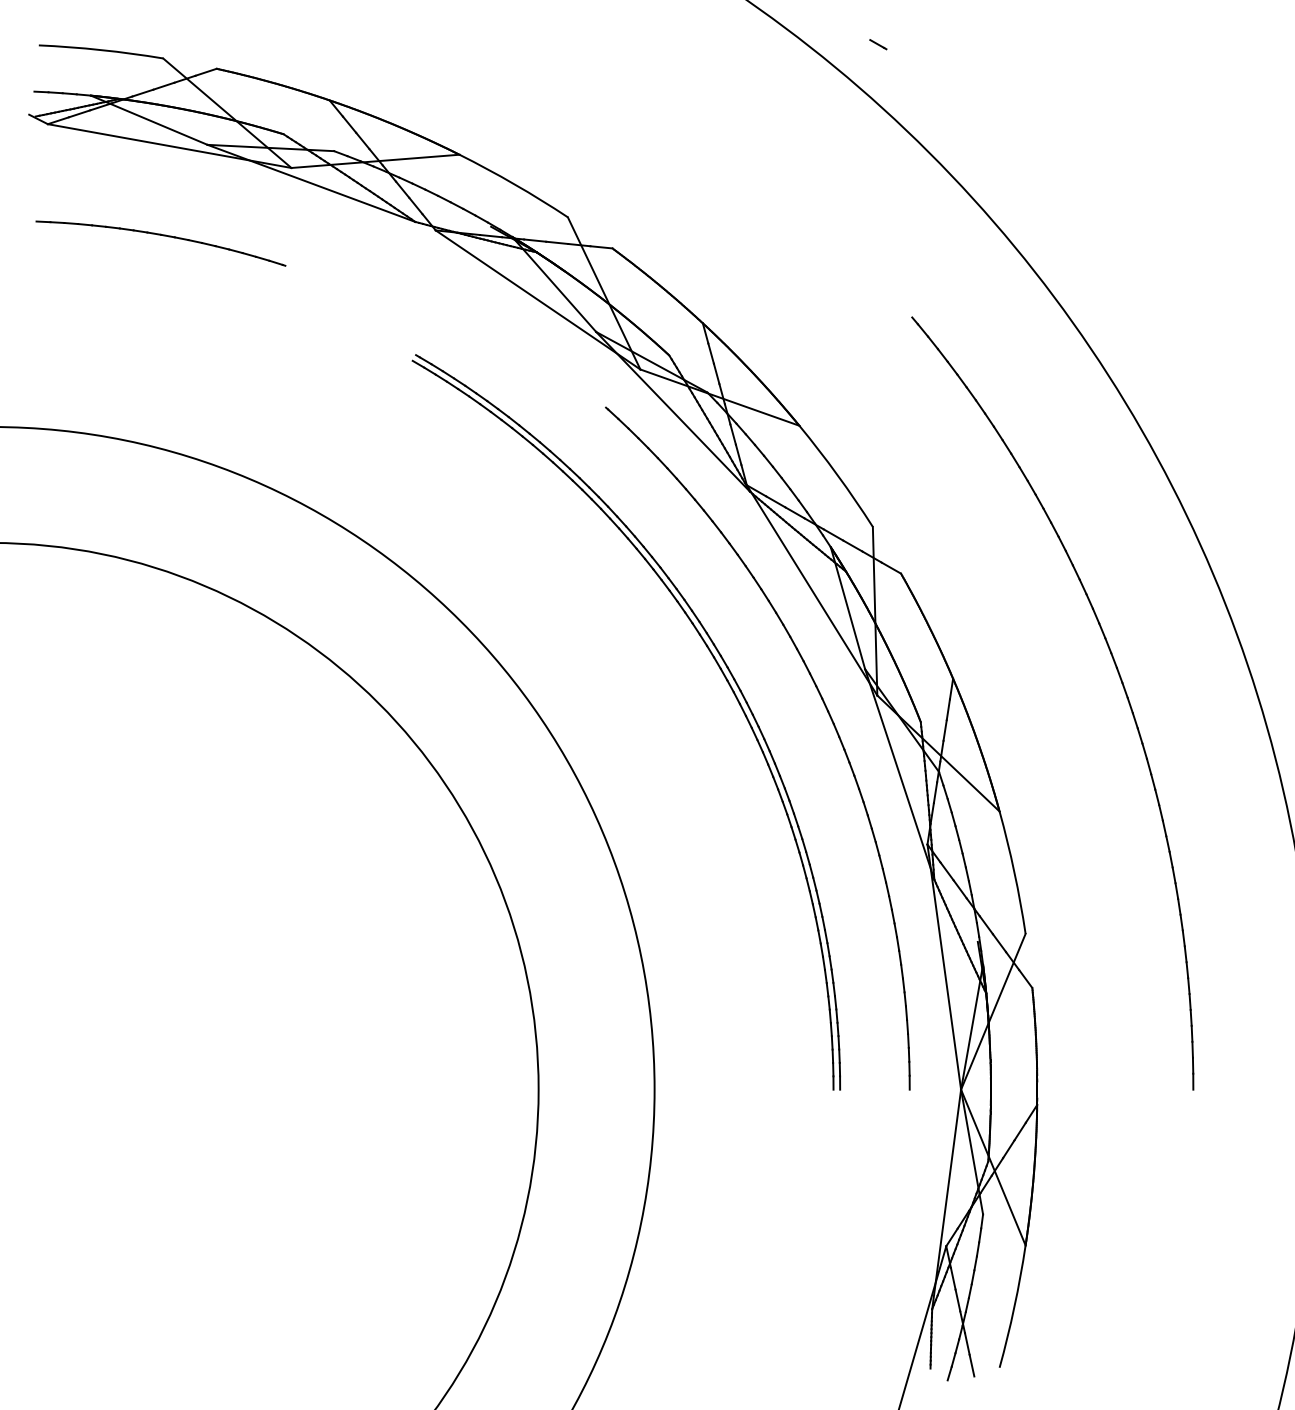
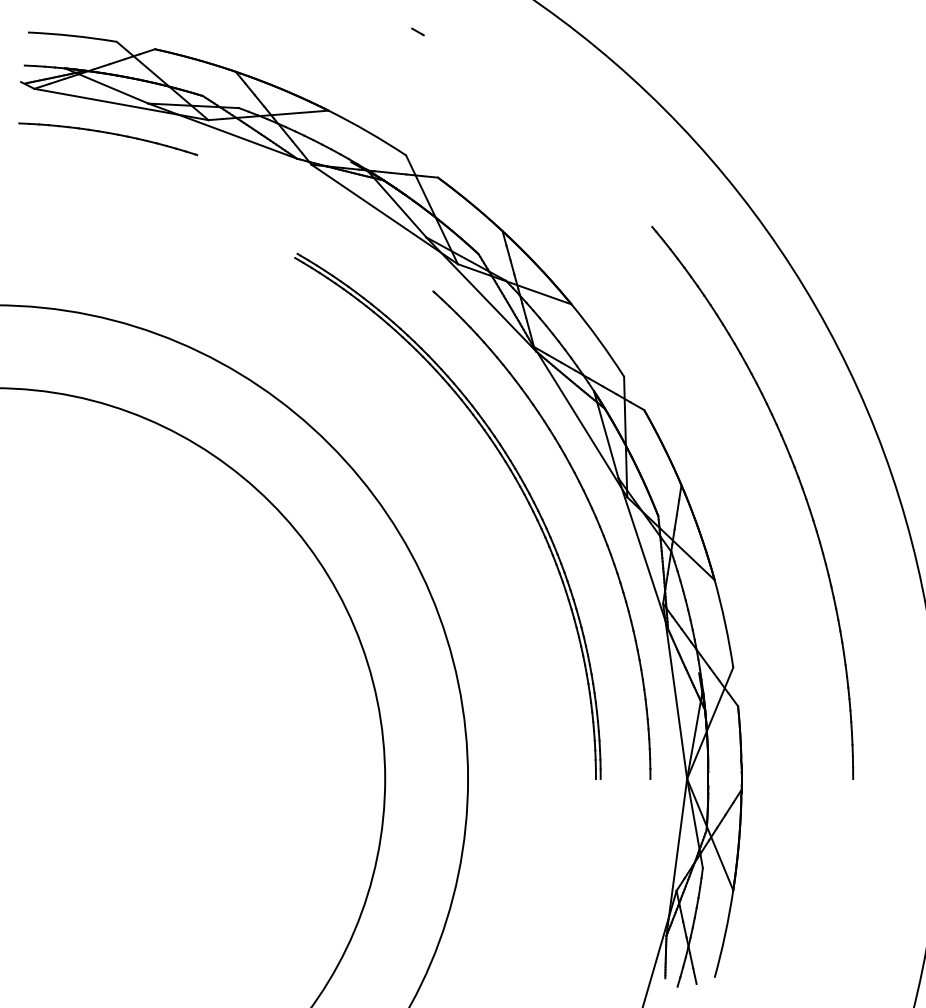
line: (877, 43) -> (417, 31), moved
part: (161, 242) -> (108, 138), moved

